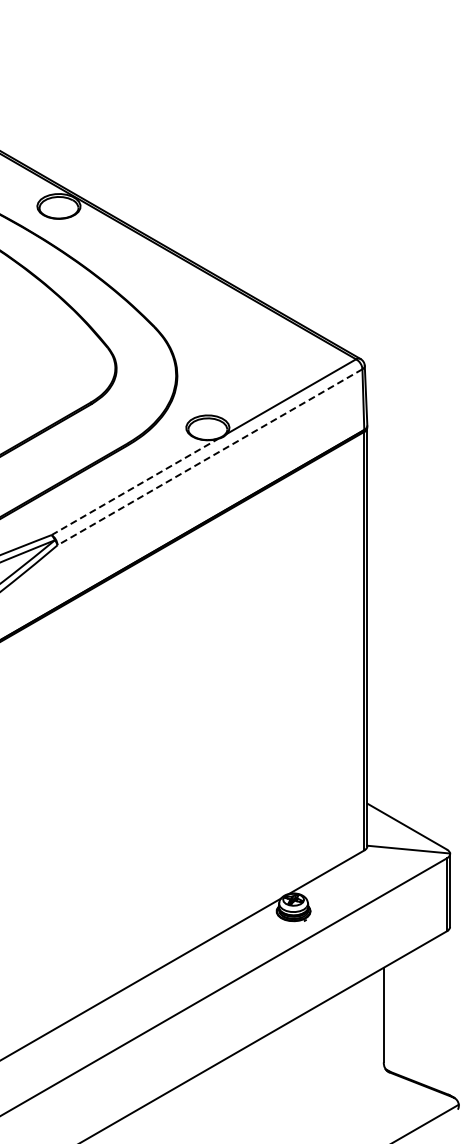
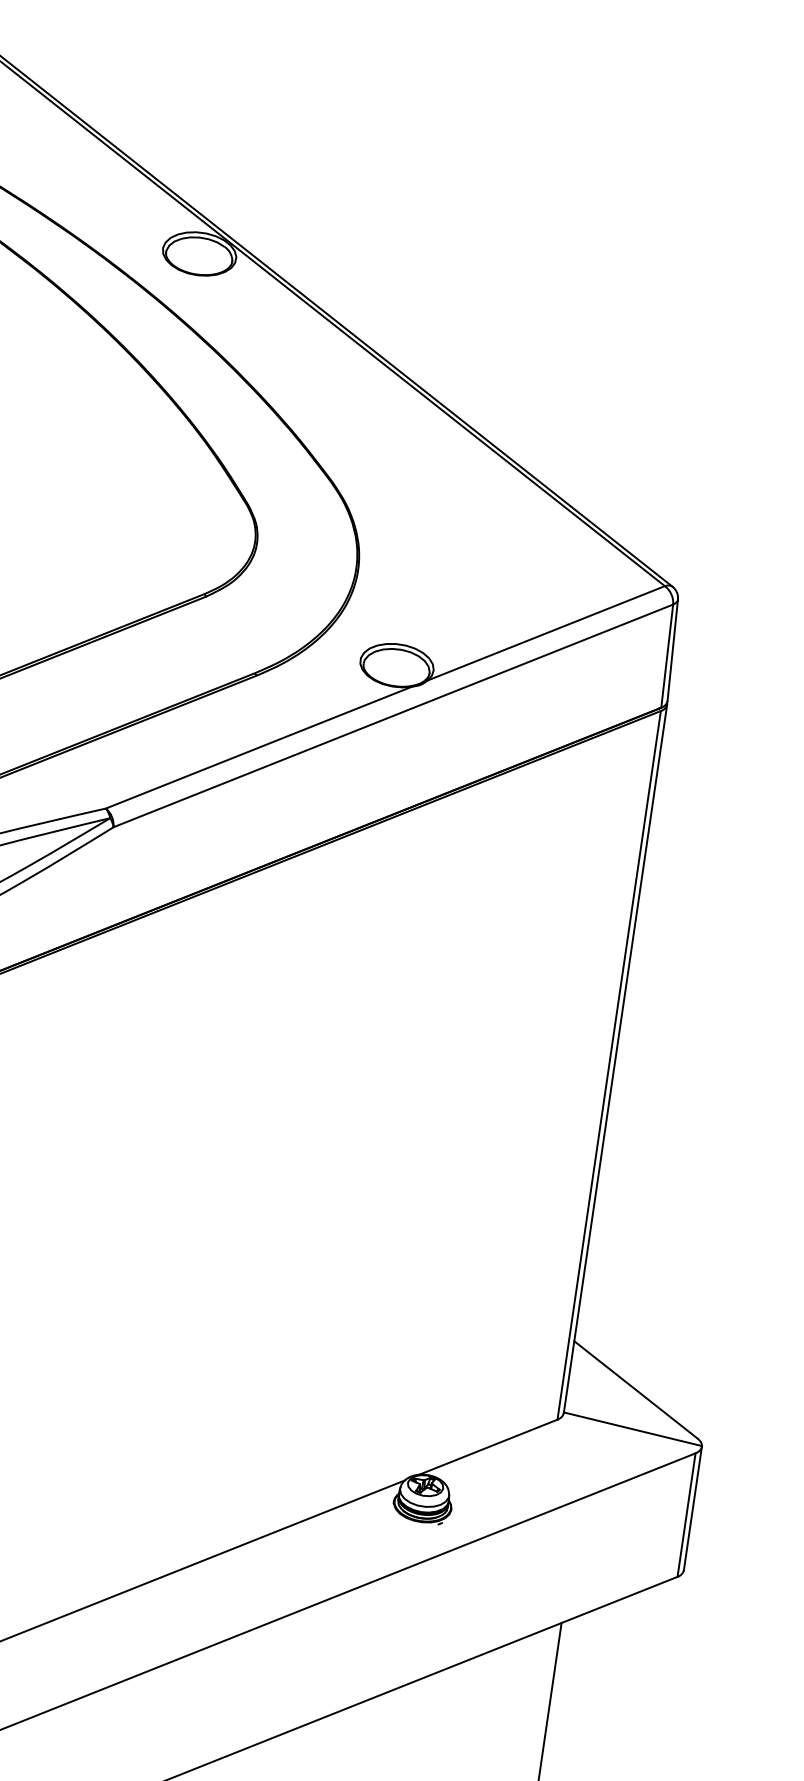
line: (209, 457) -> (392, 716), dashed -> solid
line: (135, 486) -> (259, 746), dashed -> solid

